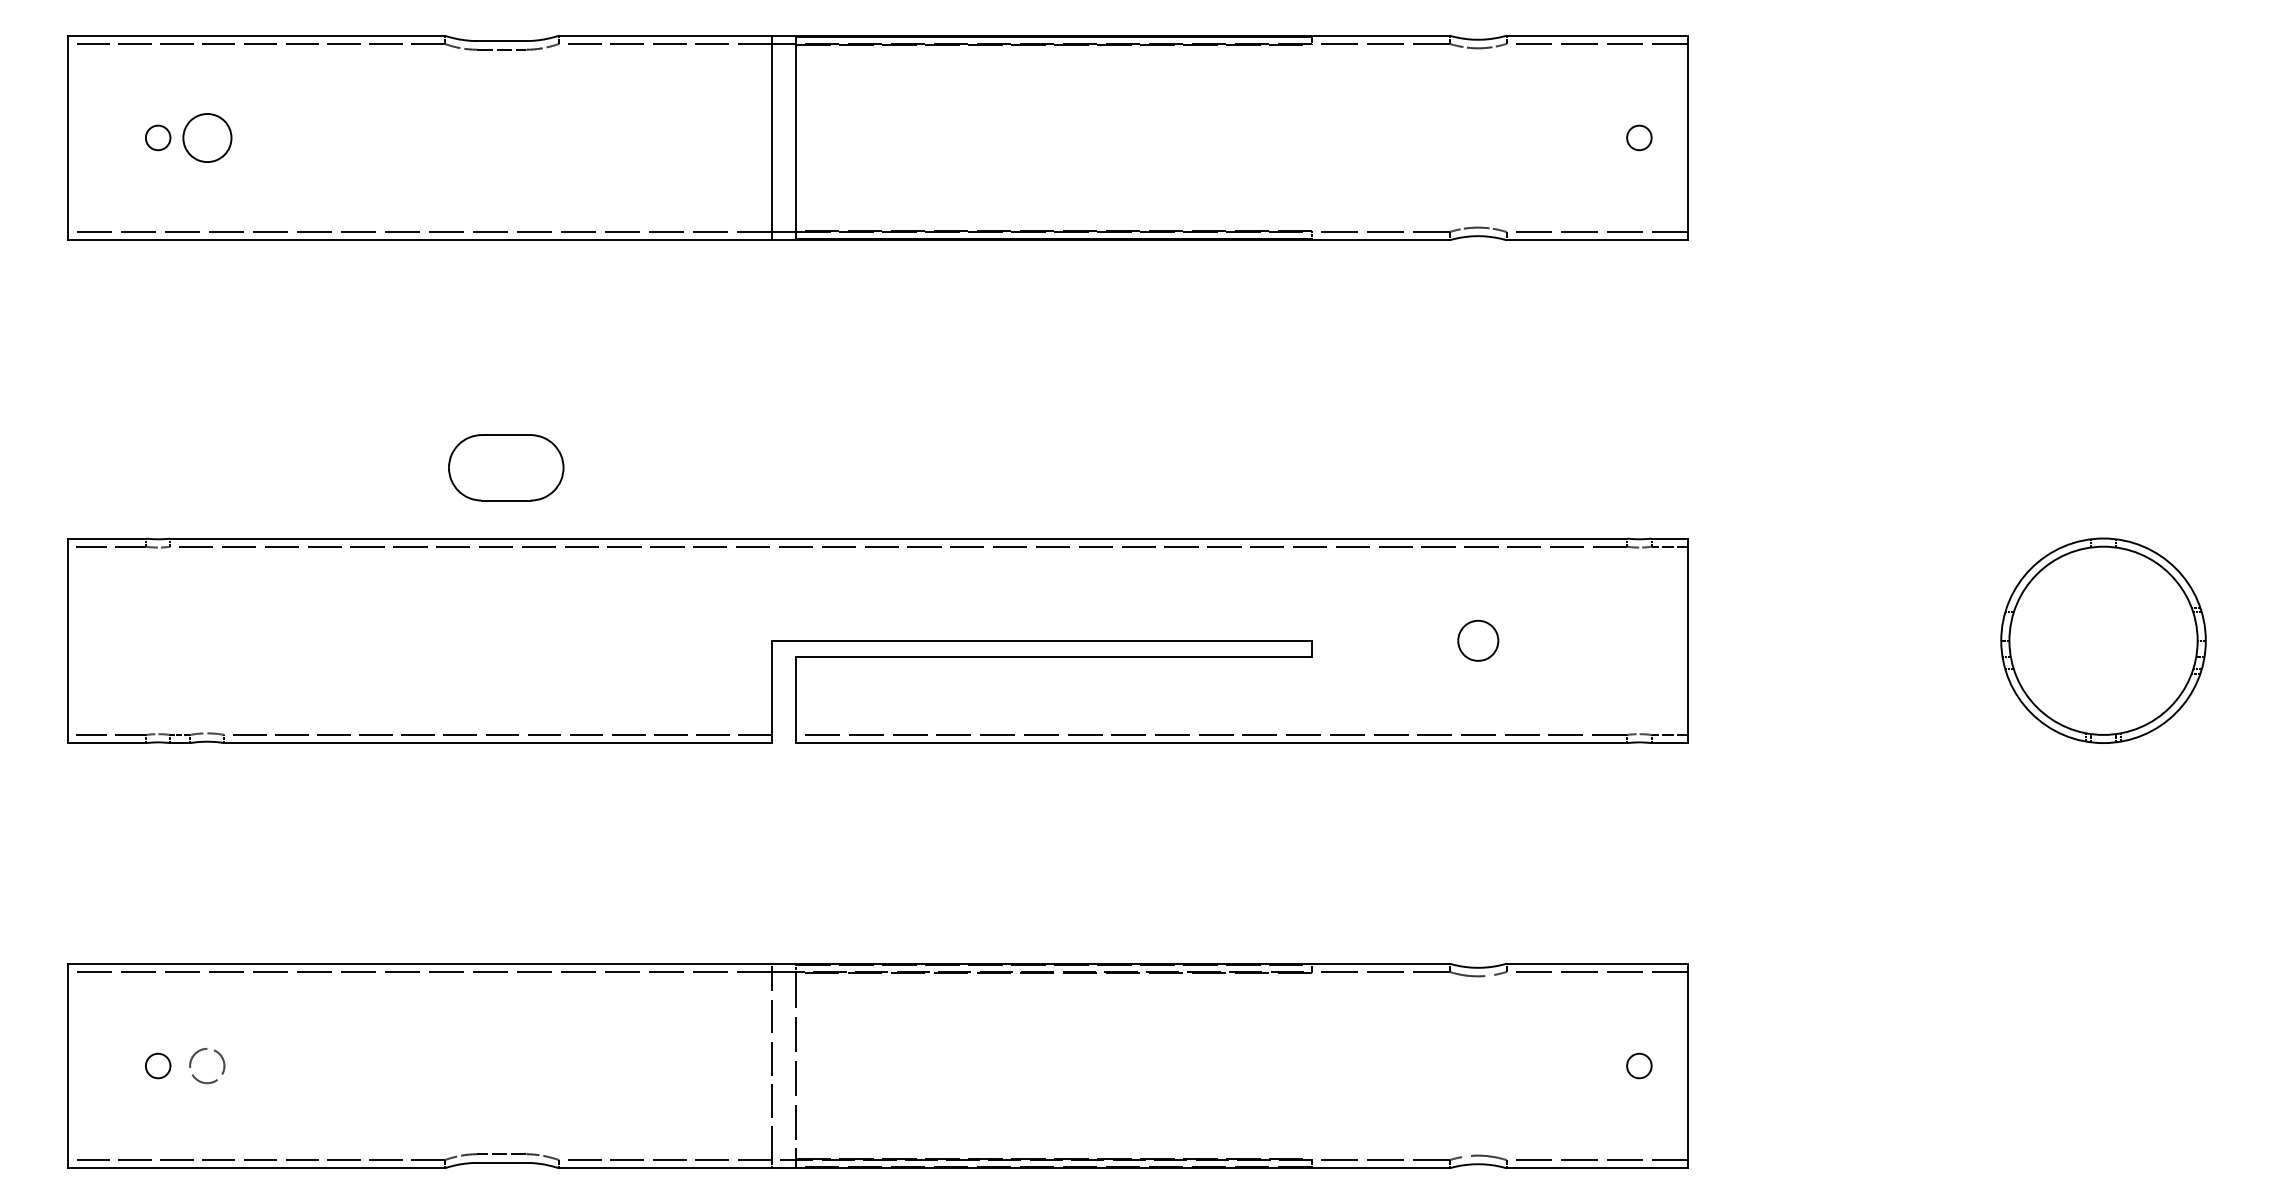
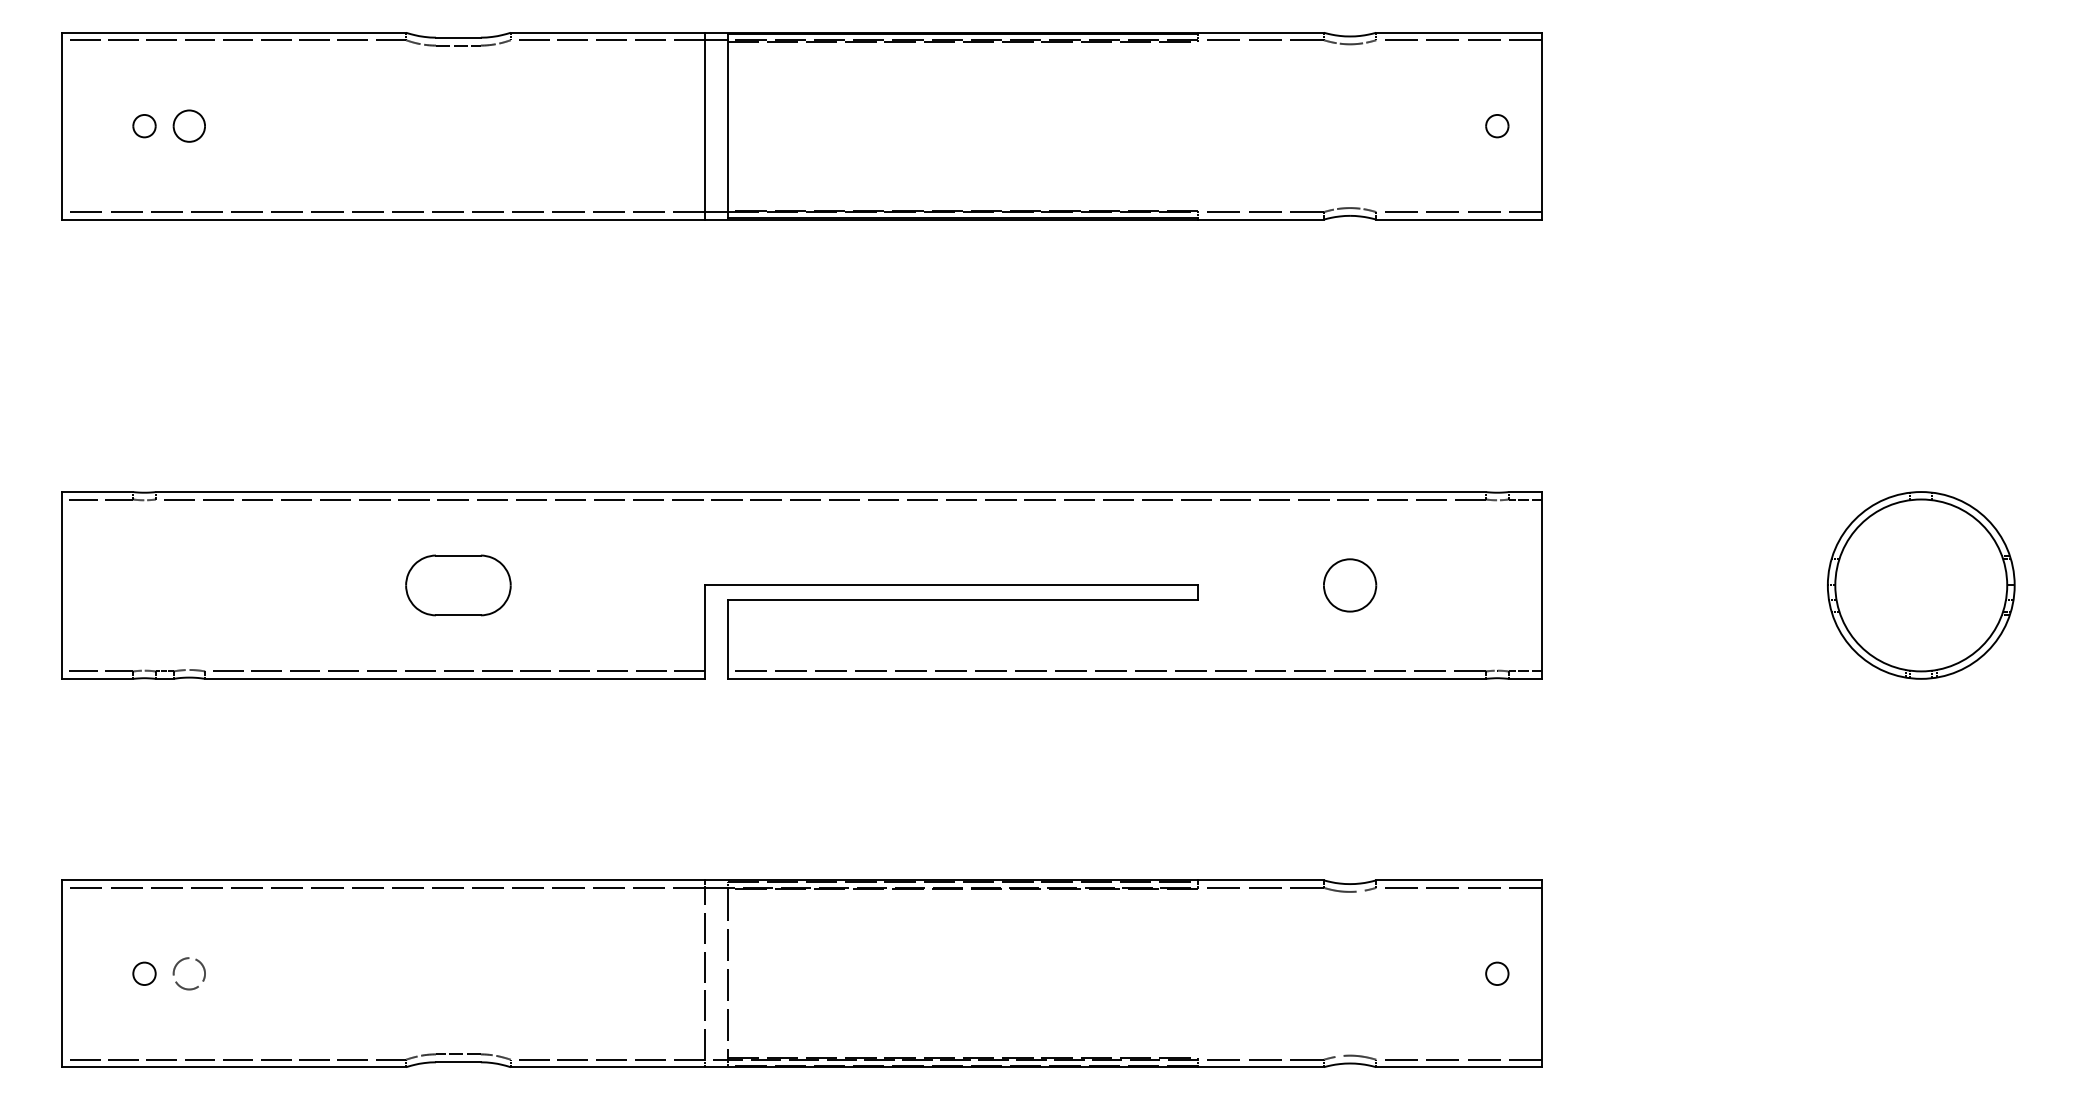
part: (206, 137) -> (188, 125), size x0.71
part: (506, 467) -> (458, 585), moved
part: (1478, 640) -> (1350, 585), size x1.43

